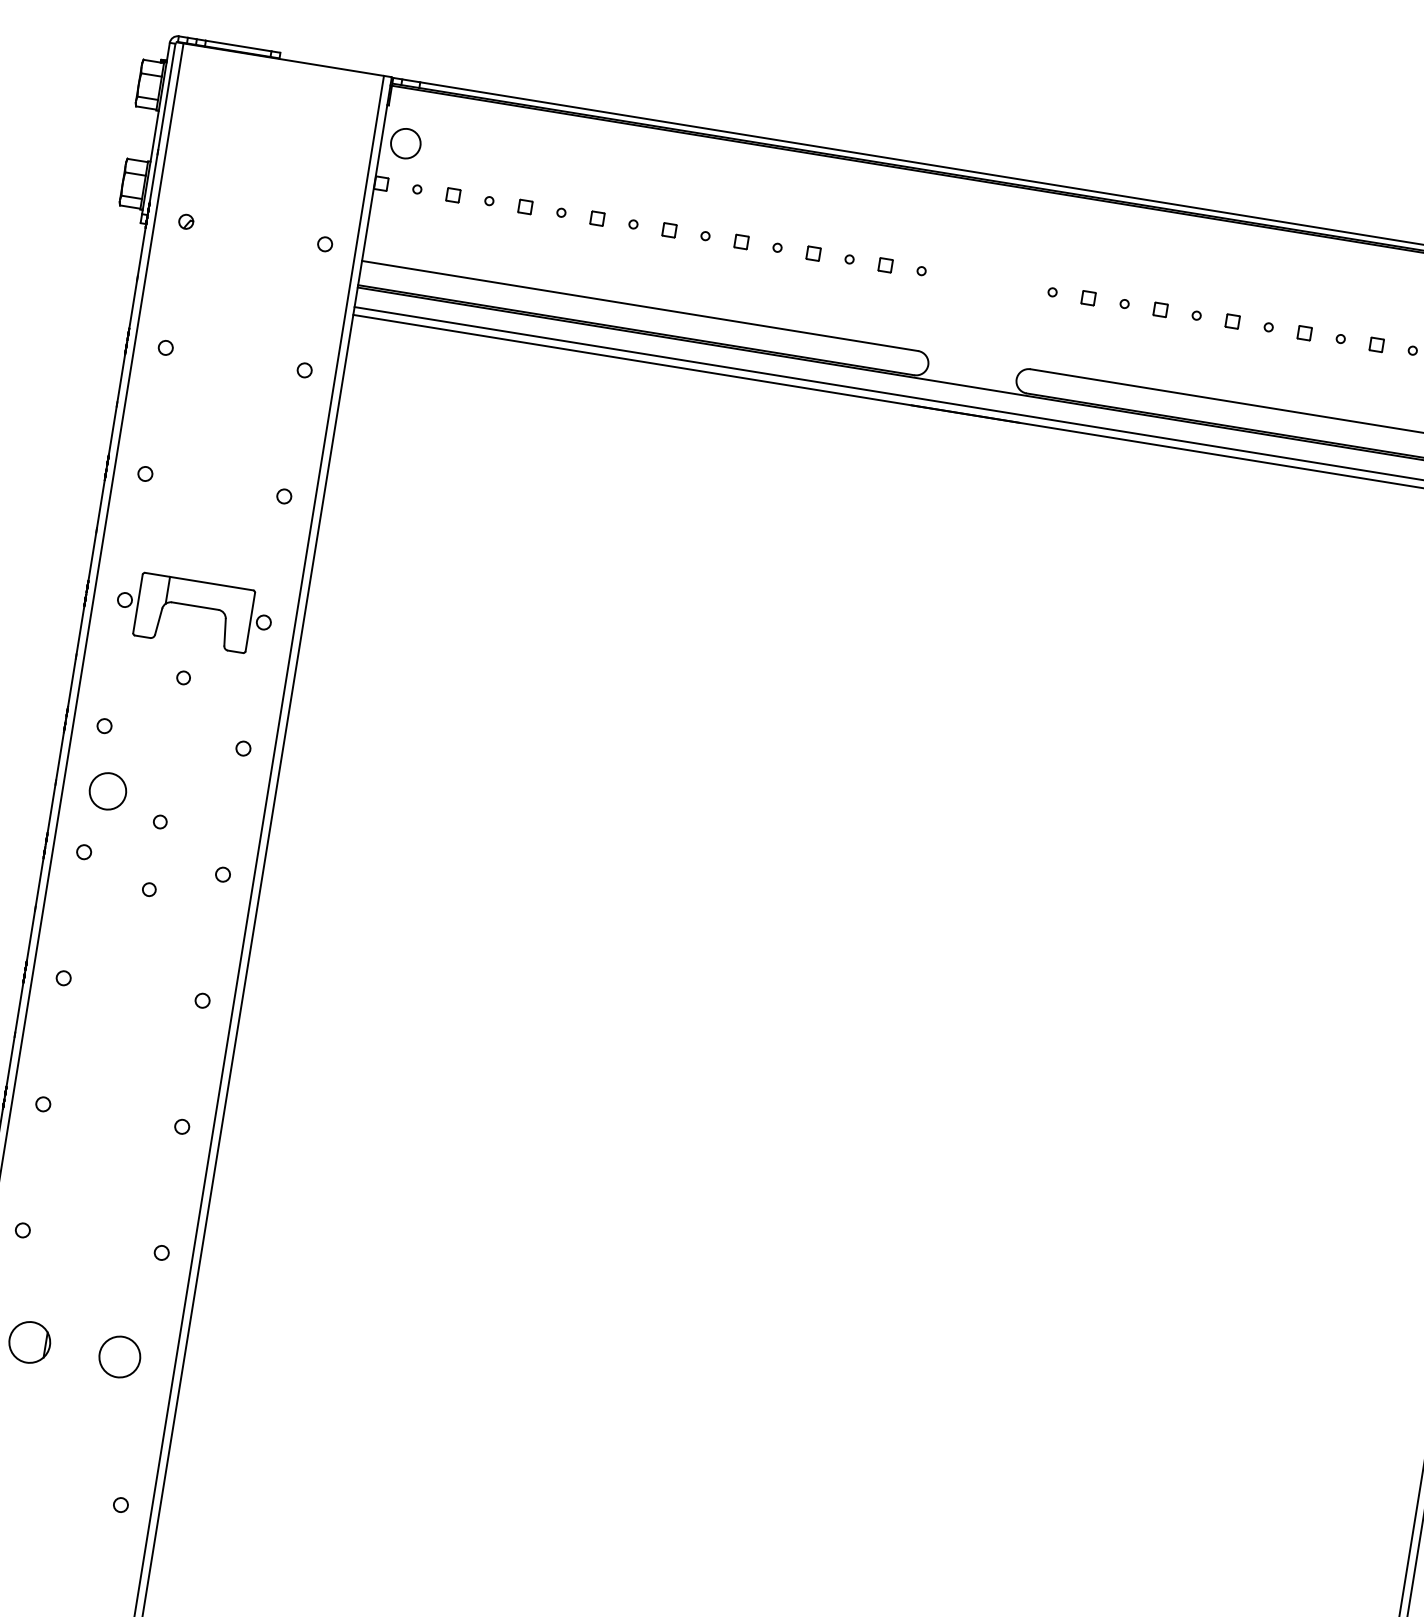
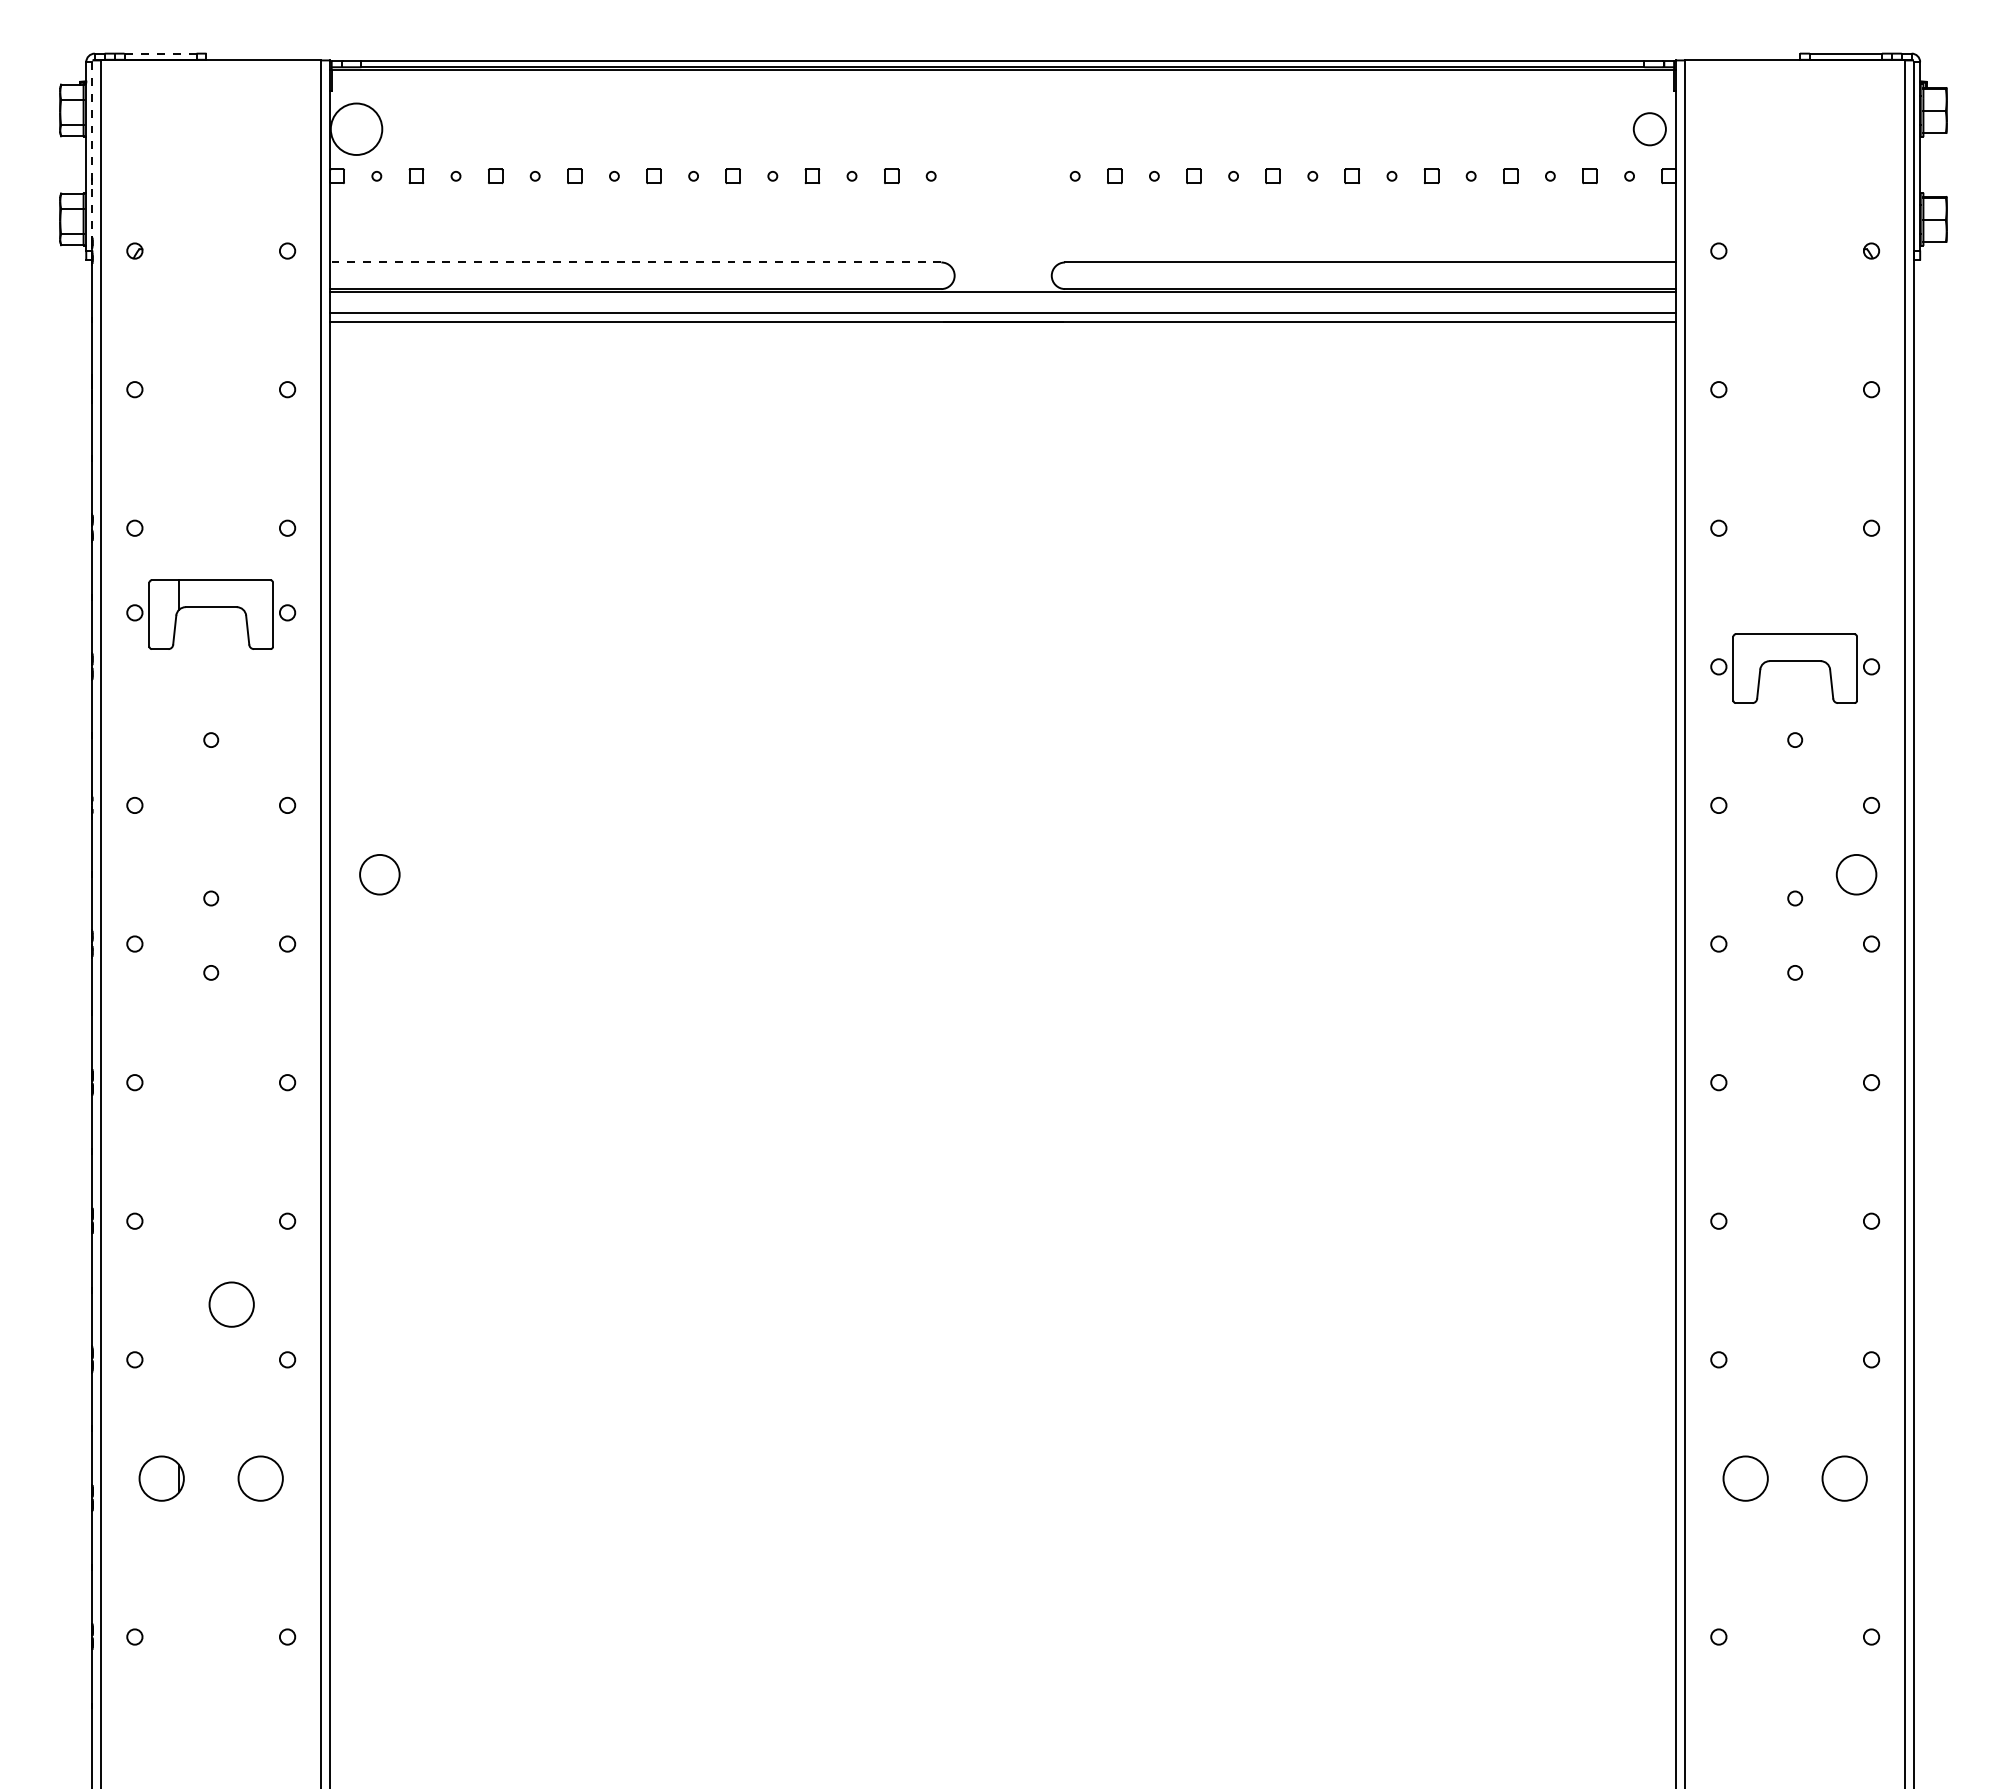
line: (238, 45) -> (160, 53), solid -> dashed
line: (161, 129) -> (92, 156), solid -> dashed
circle: (405, 143) -> (356, 129), size x1.6
line: (639, 305) -> (635, 262), solid -> dashed
part: (195, 606) -> (211, 607), moved
circle: (107, 791) -> (379, 874), moved
circle: (118, 1194) -> (231, 1304), added

